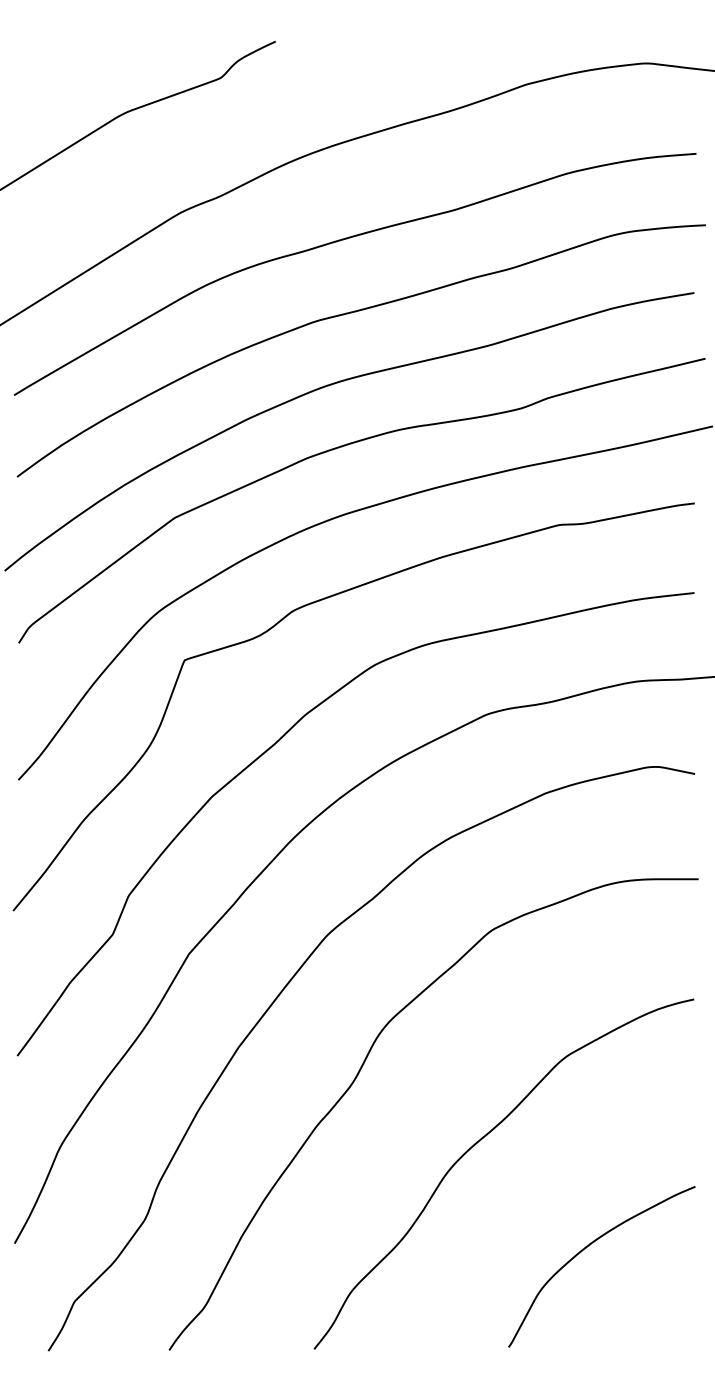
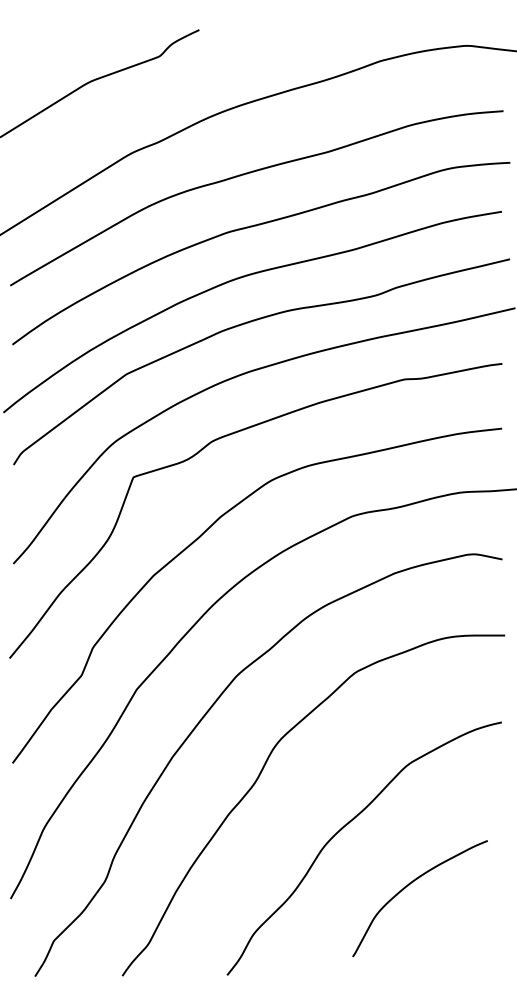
curve: (585, 1249) -> (408, 886), moved

